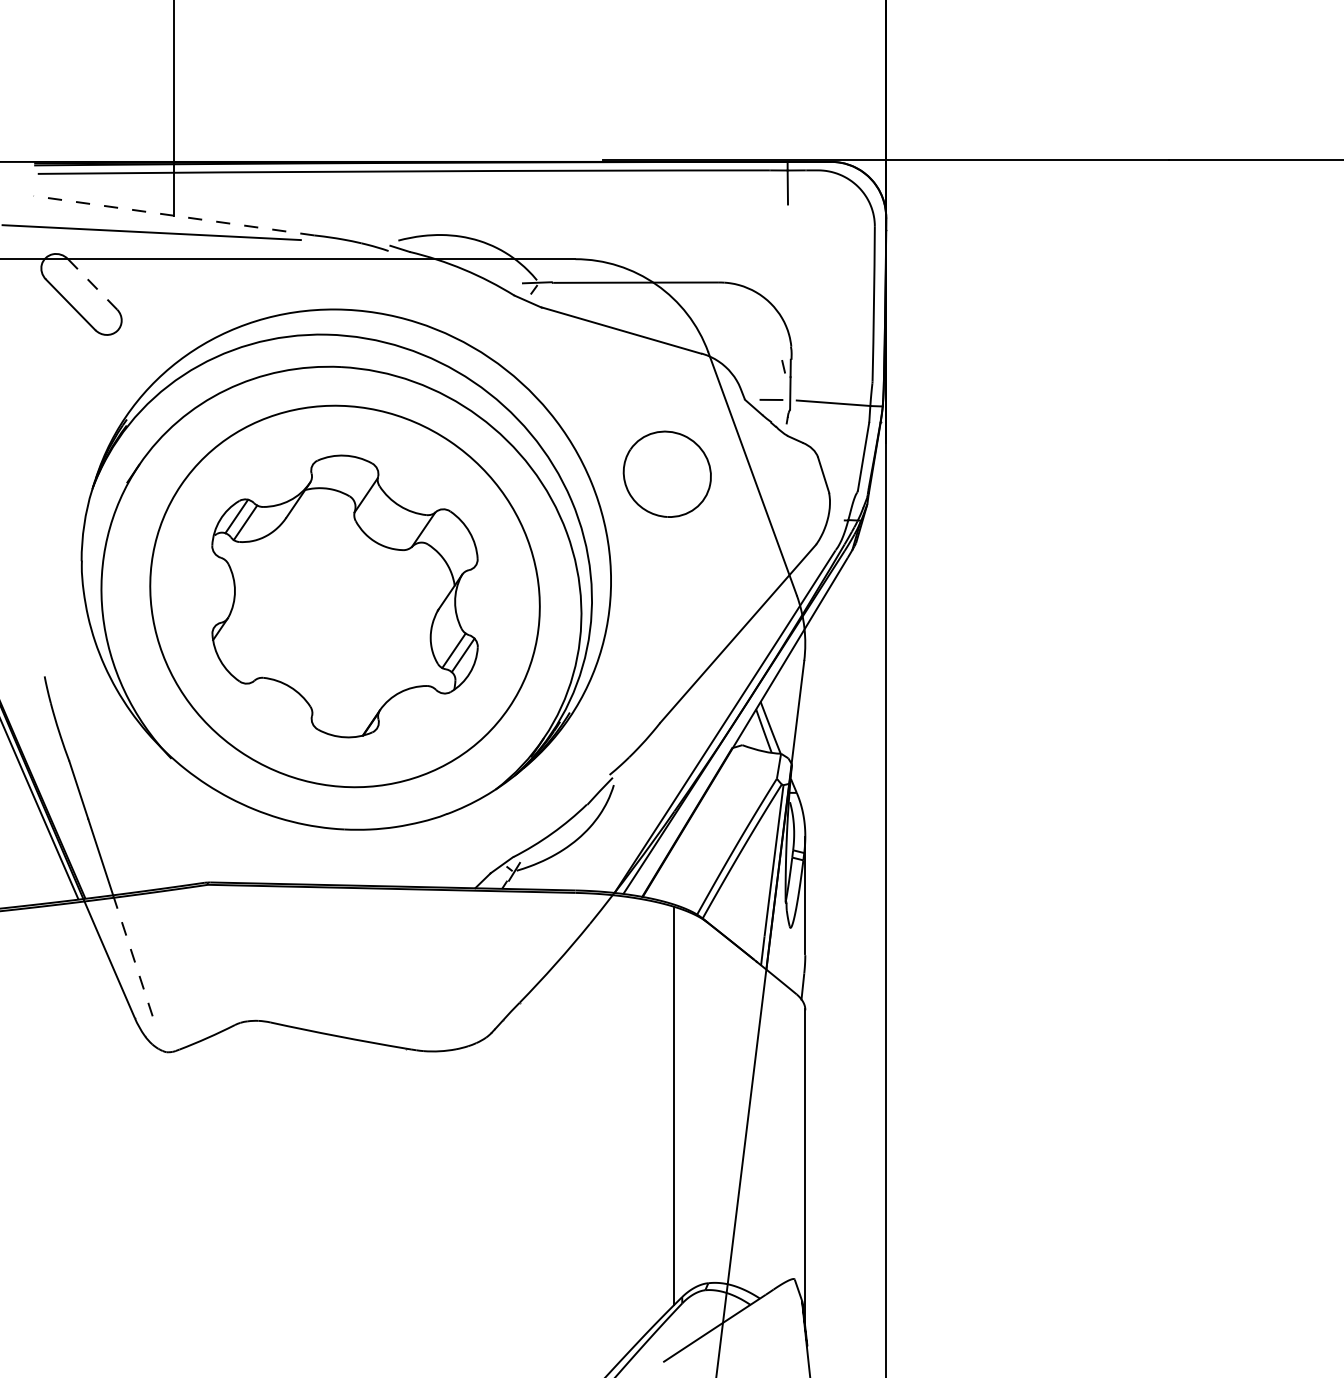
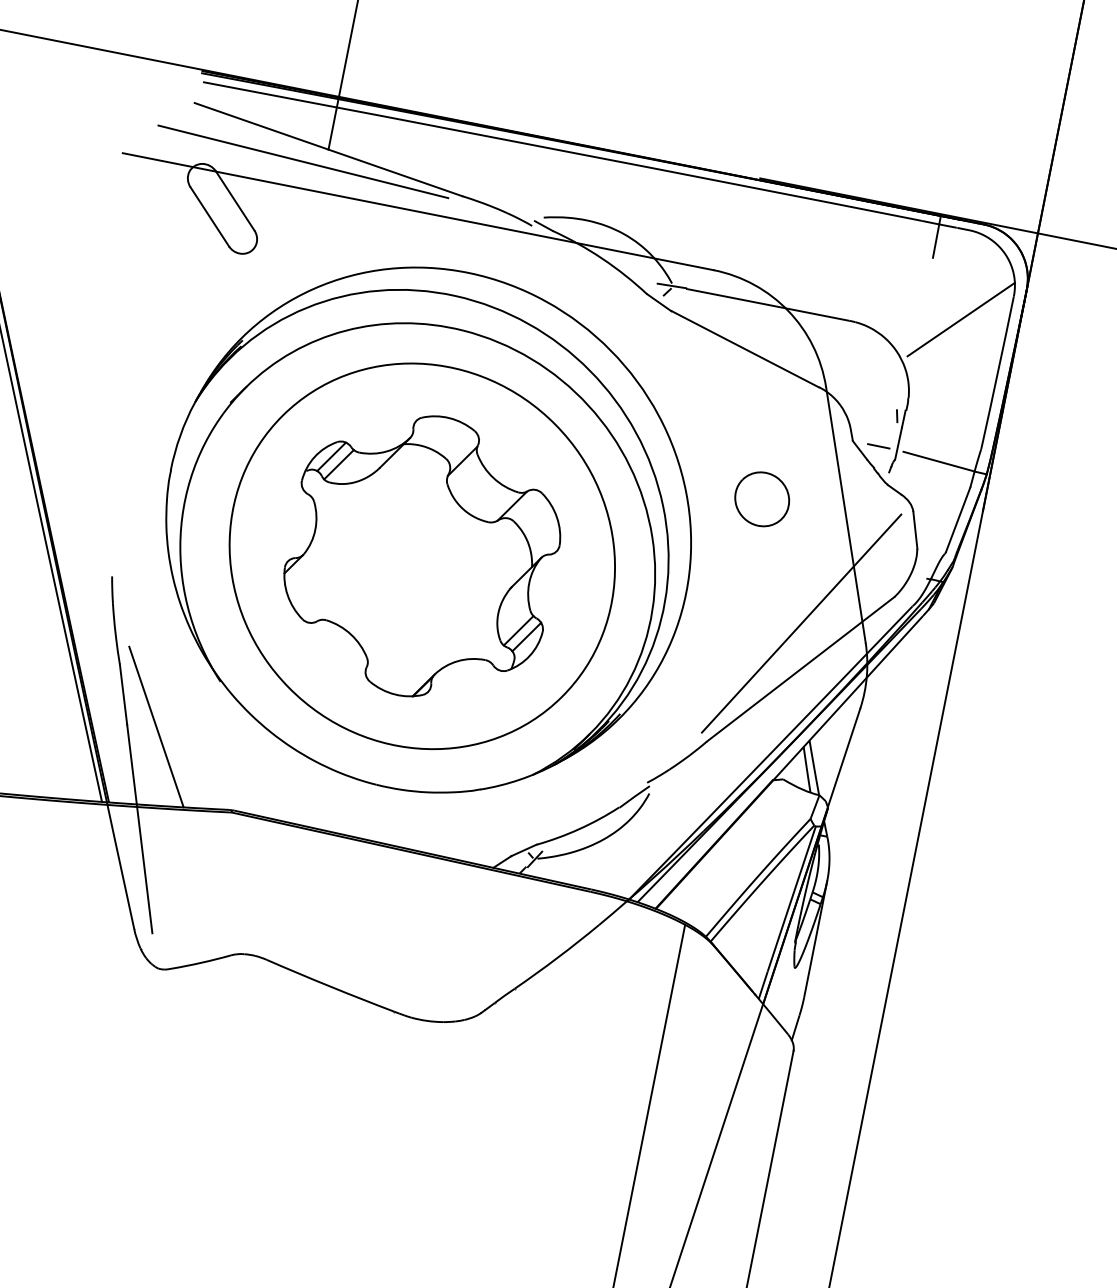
line: (174, 215) -> (329, 149), dashed -> solid
line: (827, 259) -> (961, 319), added
line: (92, 284) -> (235, 201), dashed -> solid
part: (667, 474) -> (762, 499), size x0.62
line: (729, 588) -> (801, 623), added
line: (117, 815) -> (156, 726), added
line: (133, 956) -> (144, 868), dashed -> solid

